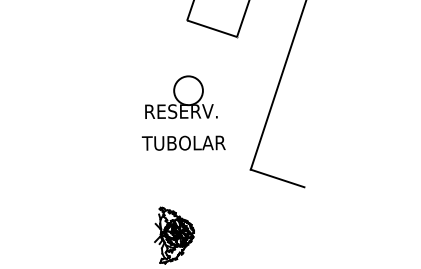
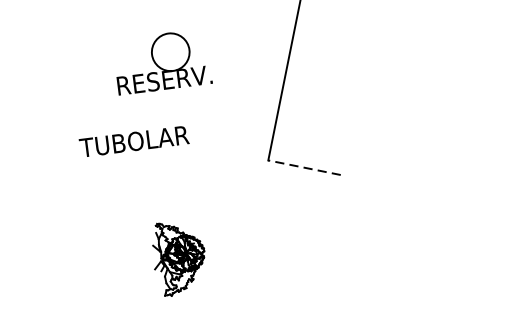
part: (181, 96) -> (162, 60), moved
text: (183, 142) -> (133, 140), moved
line: (277, 178) -> (304, 167), solid -> dashed

